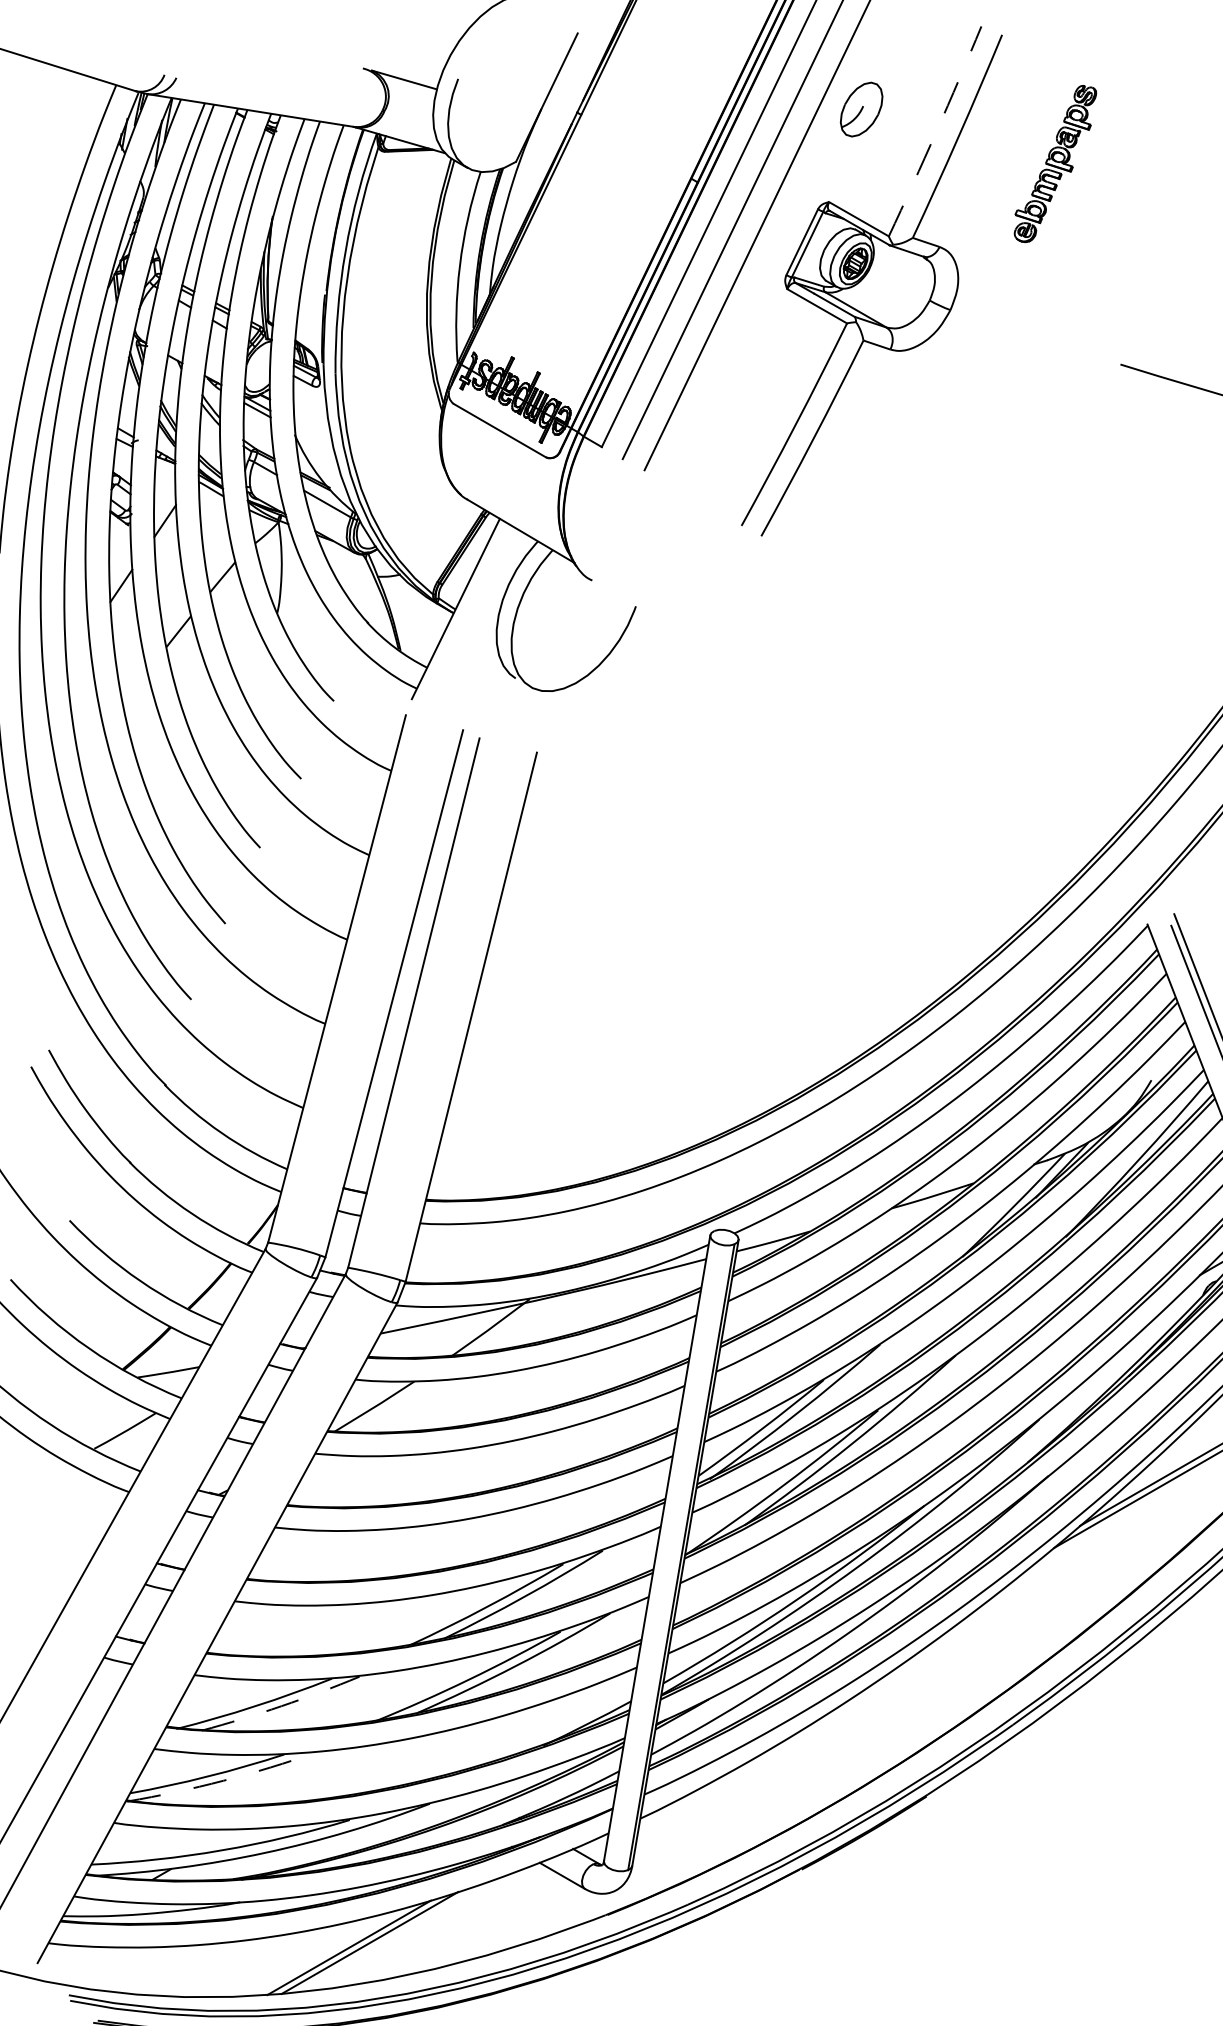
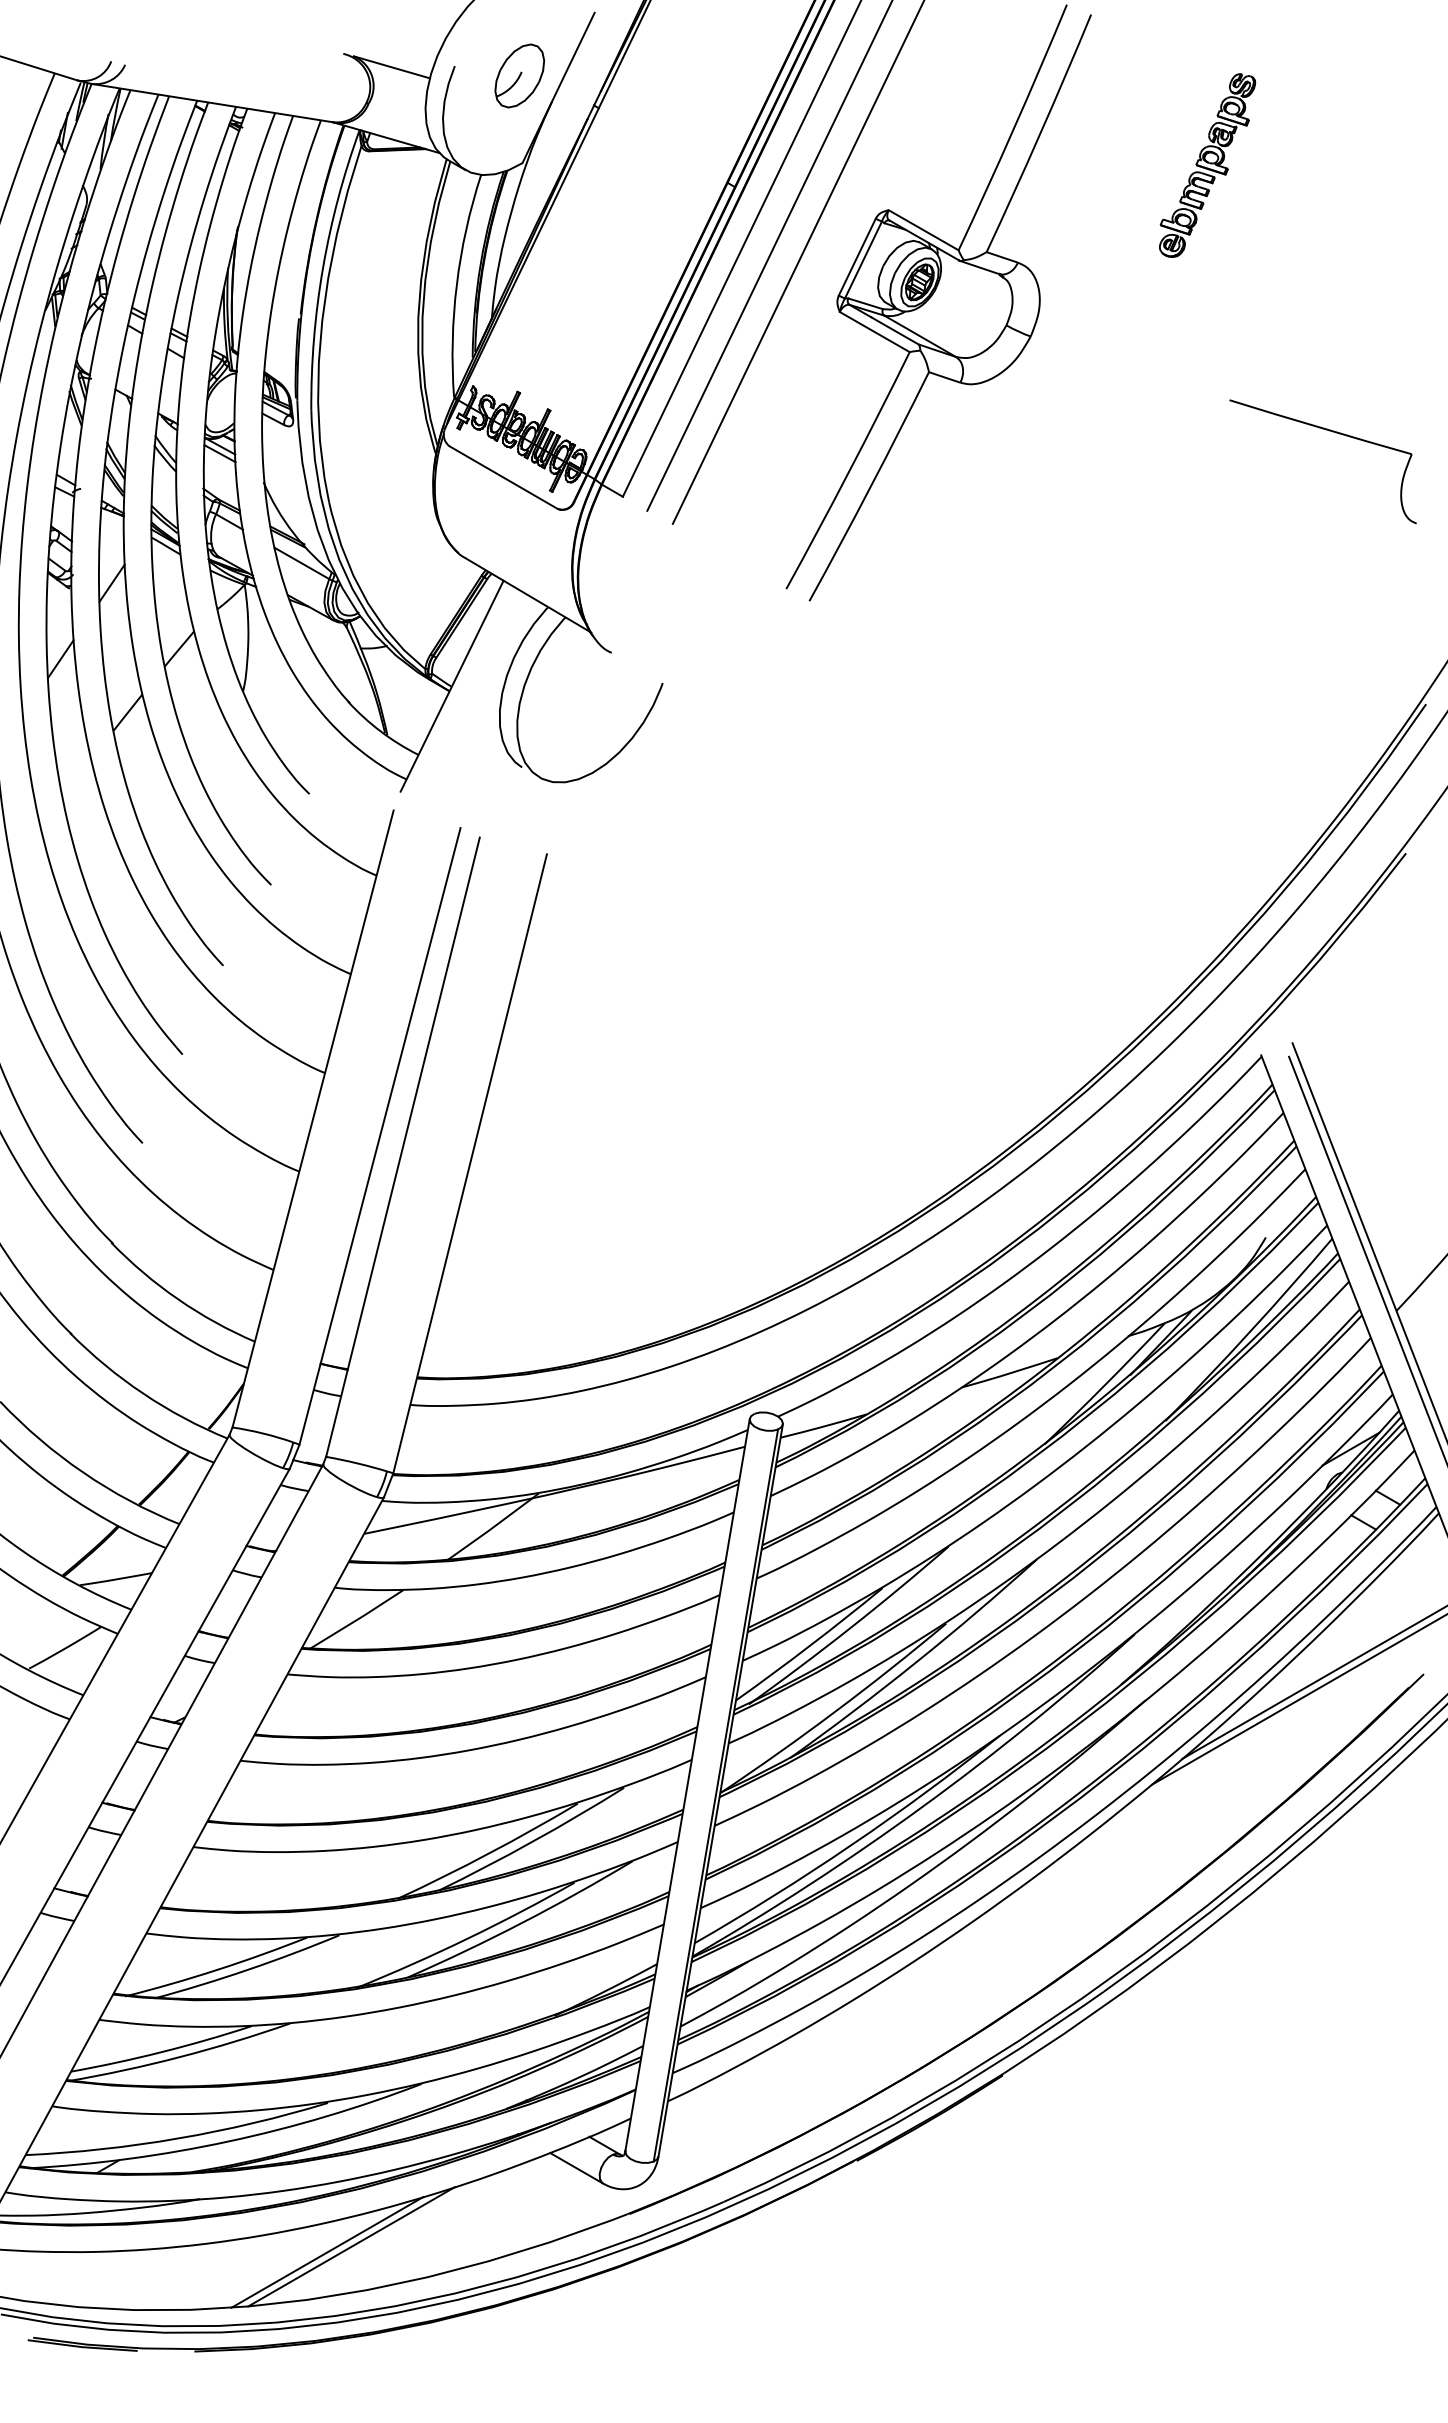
part: (861, 109) -> (519, 75), moved
arc: (936, 132) -> (1014, 128), dashed -> solid
part: (1055, 163) -> (1207, 165), moved
arc: (281, 1705) -> (248, 1969), dashed -> solid
arc: (223, 1781) -> (180, 2057), dashed -> solid

